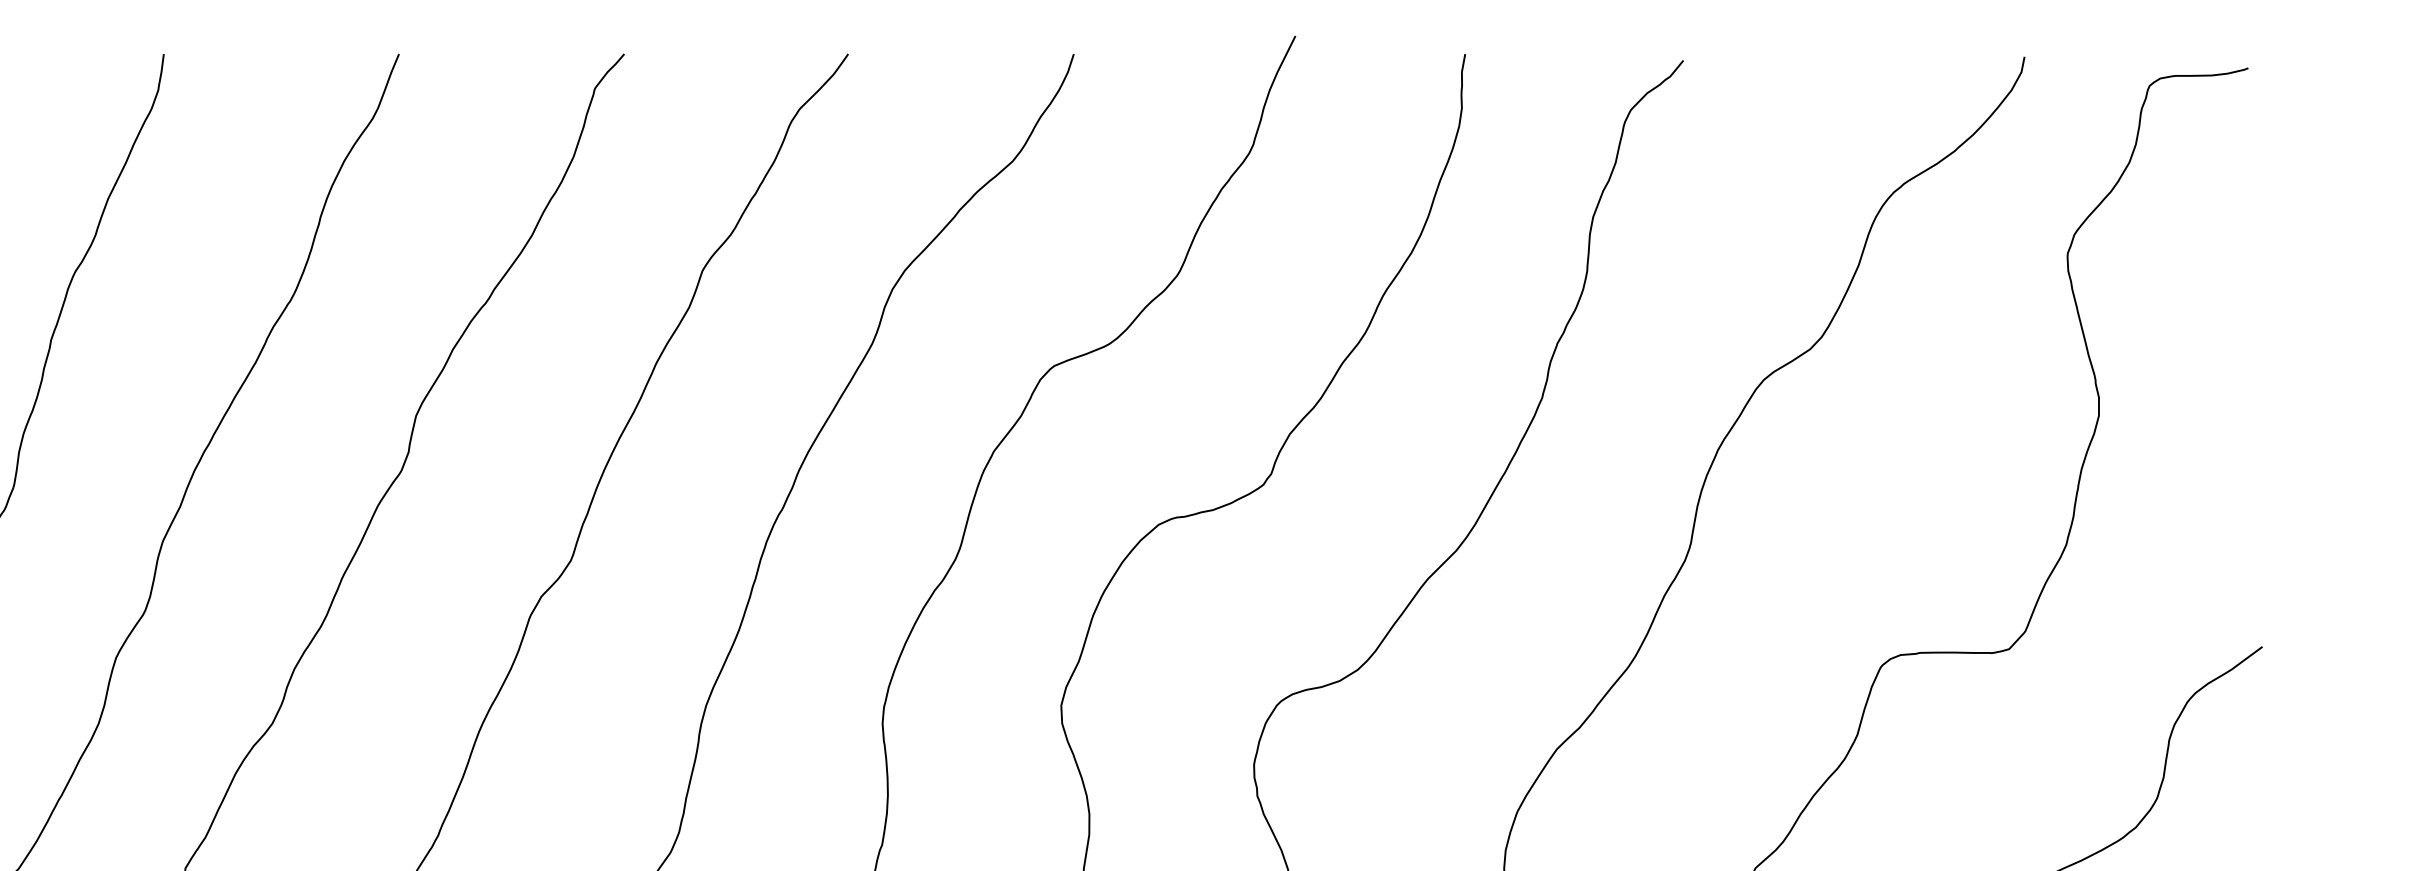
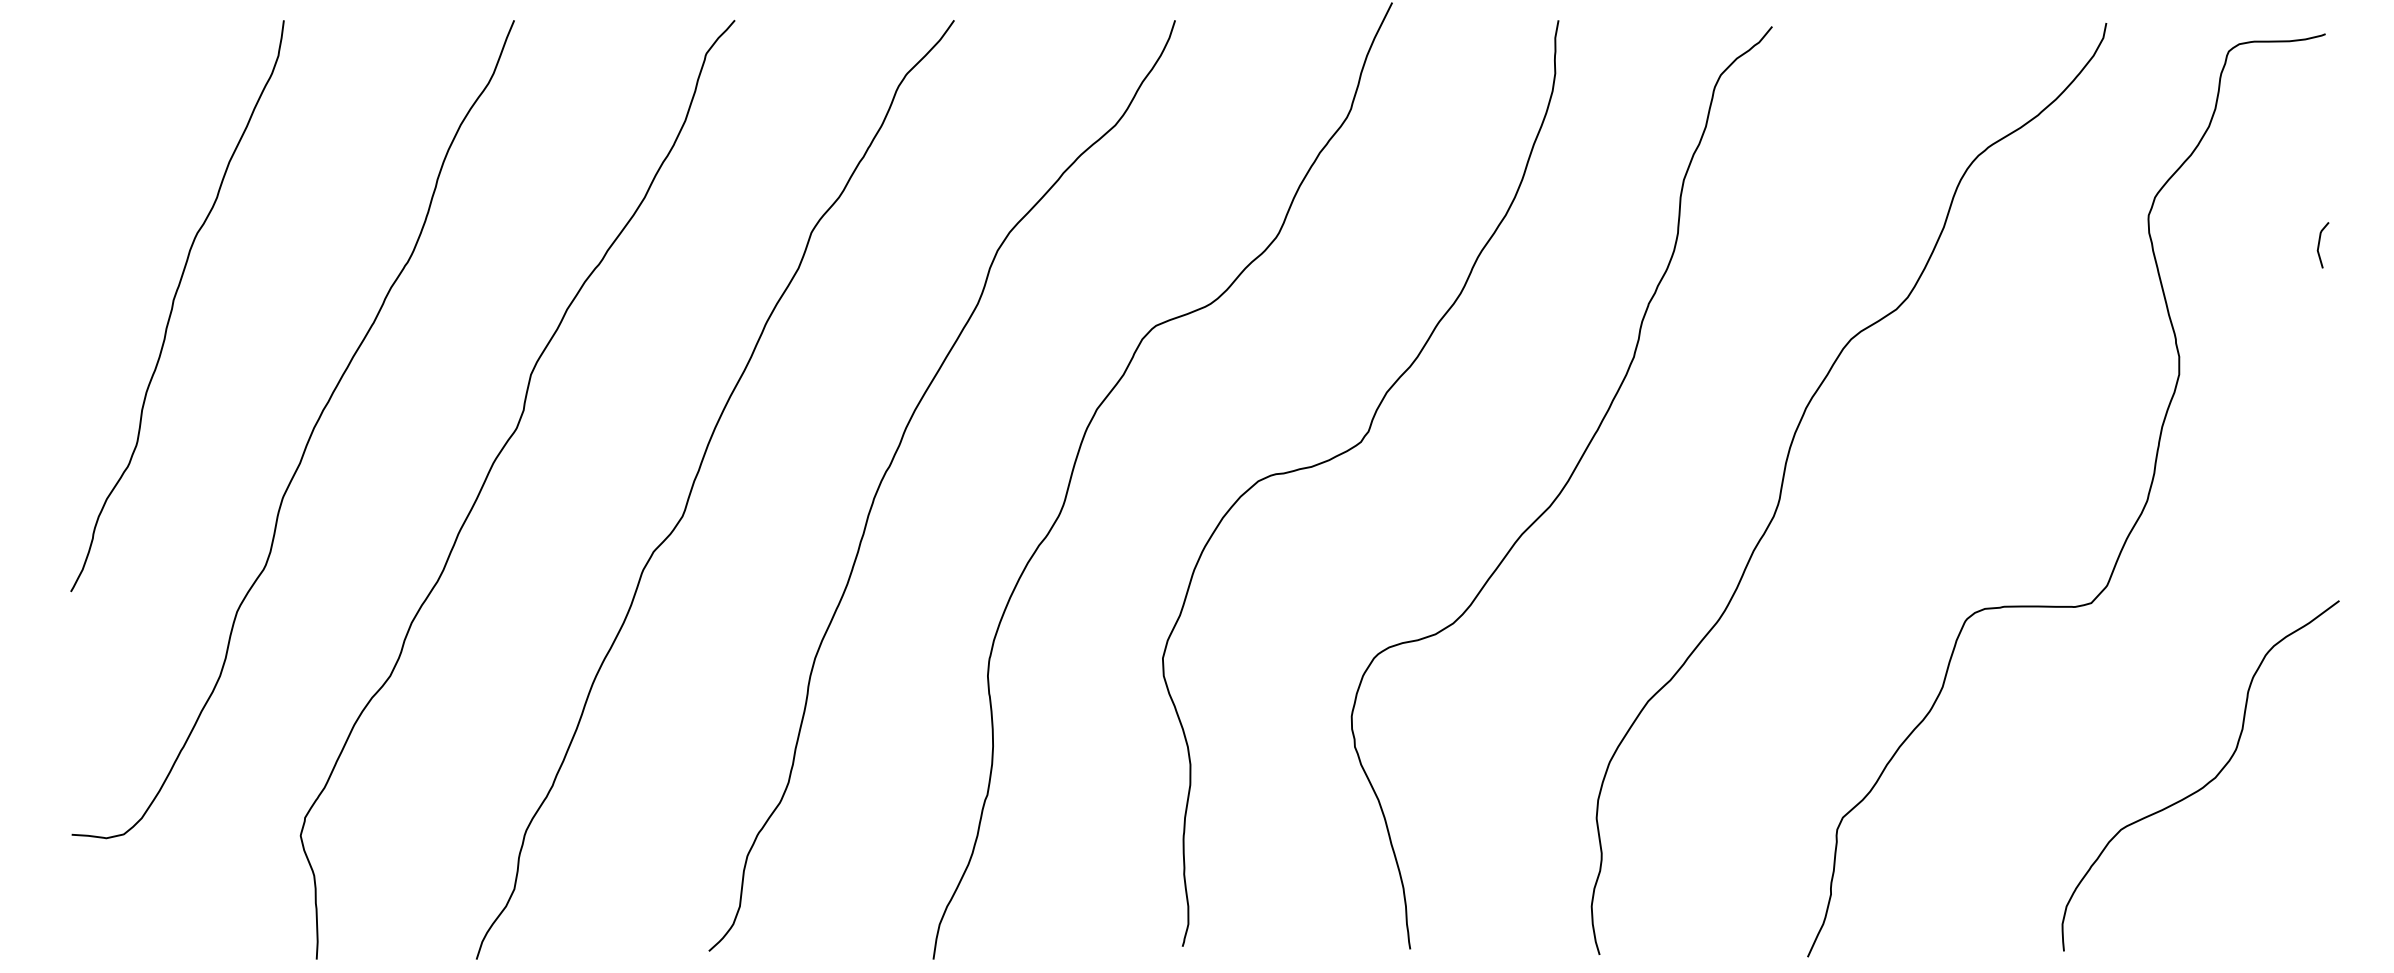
line: (2242, 284) -> (2319, 245), added

